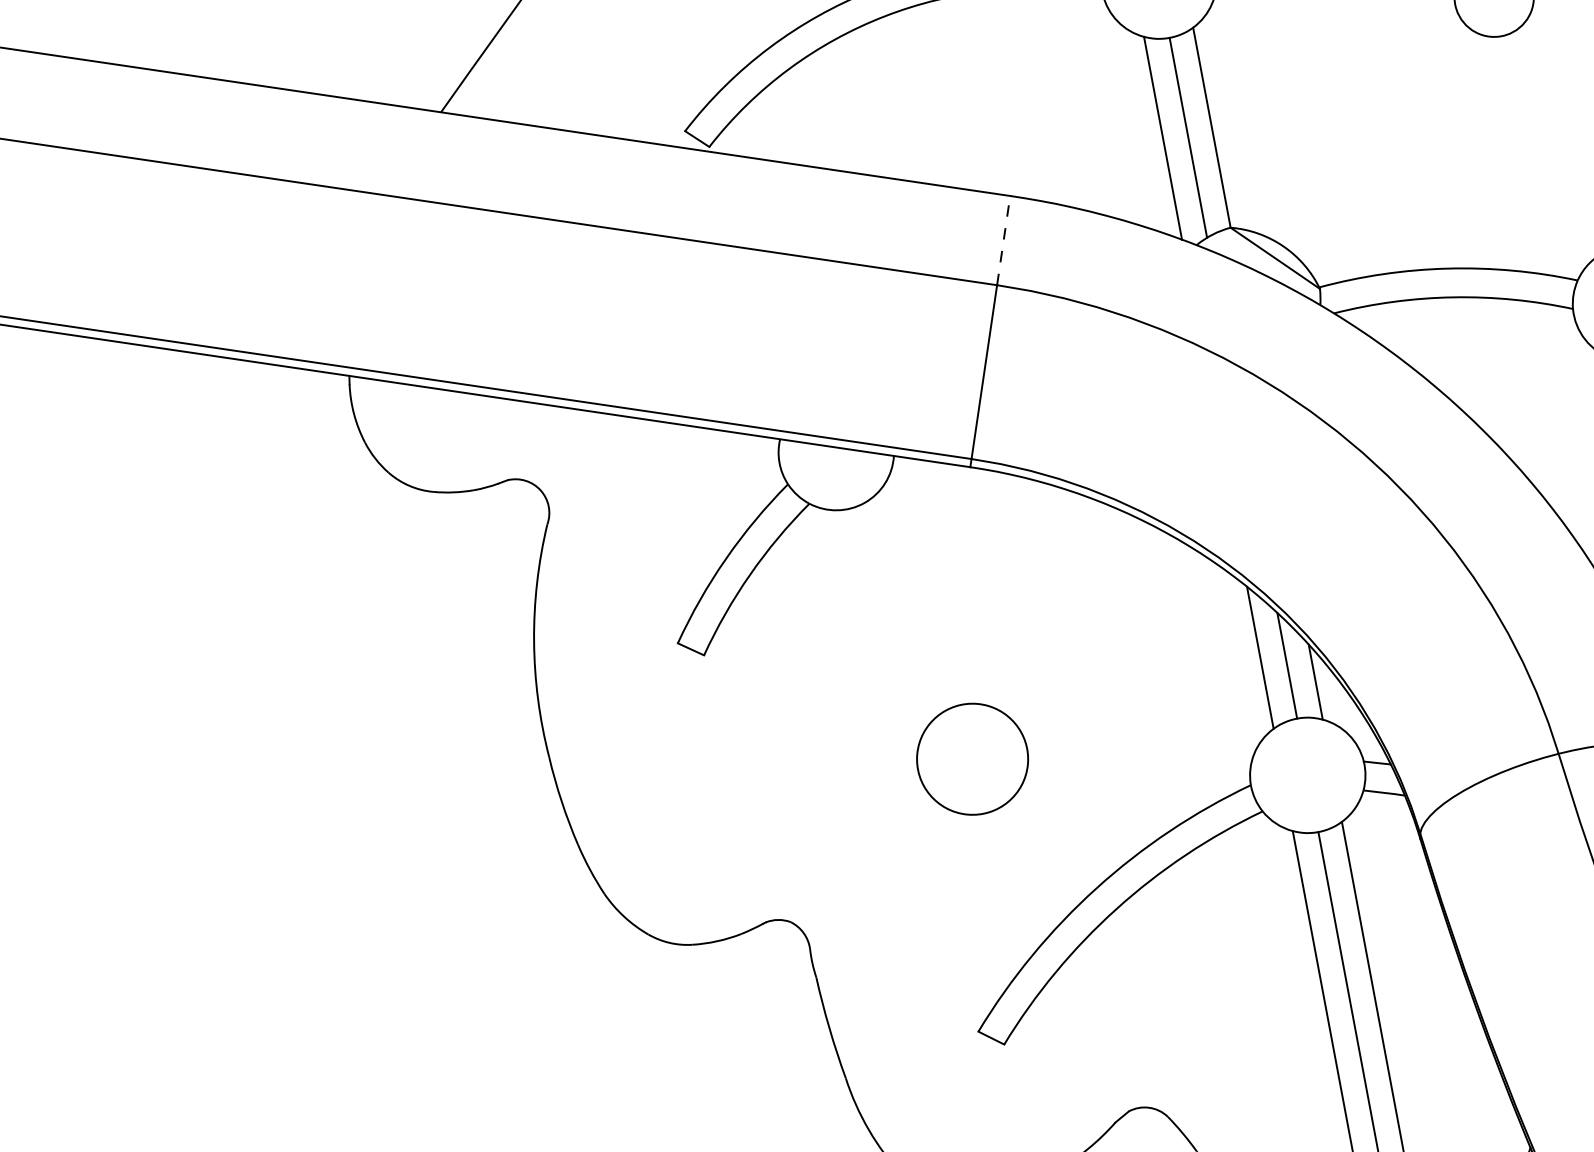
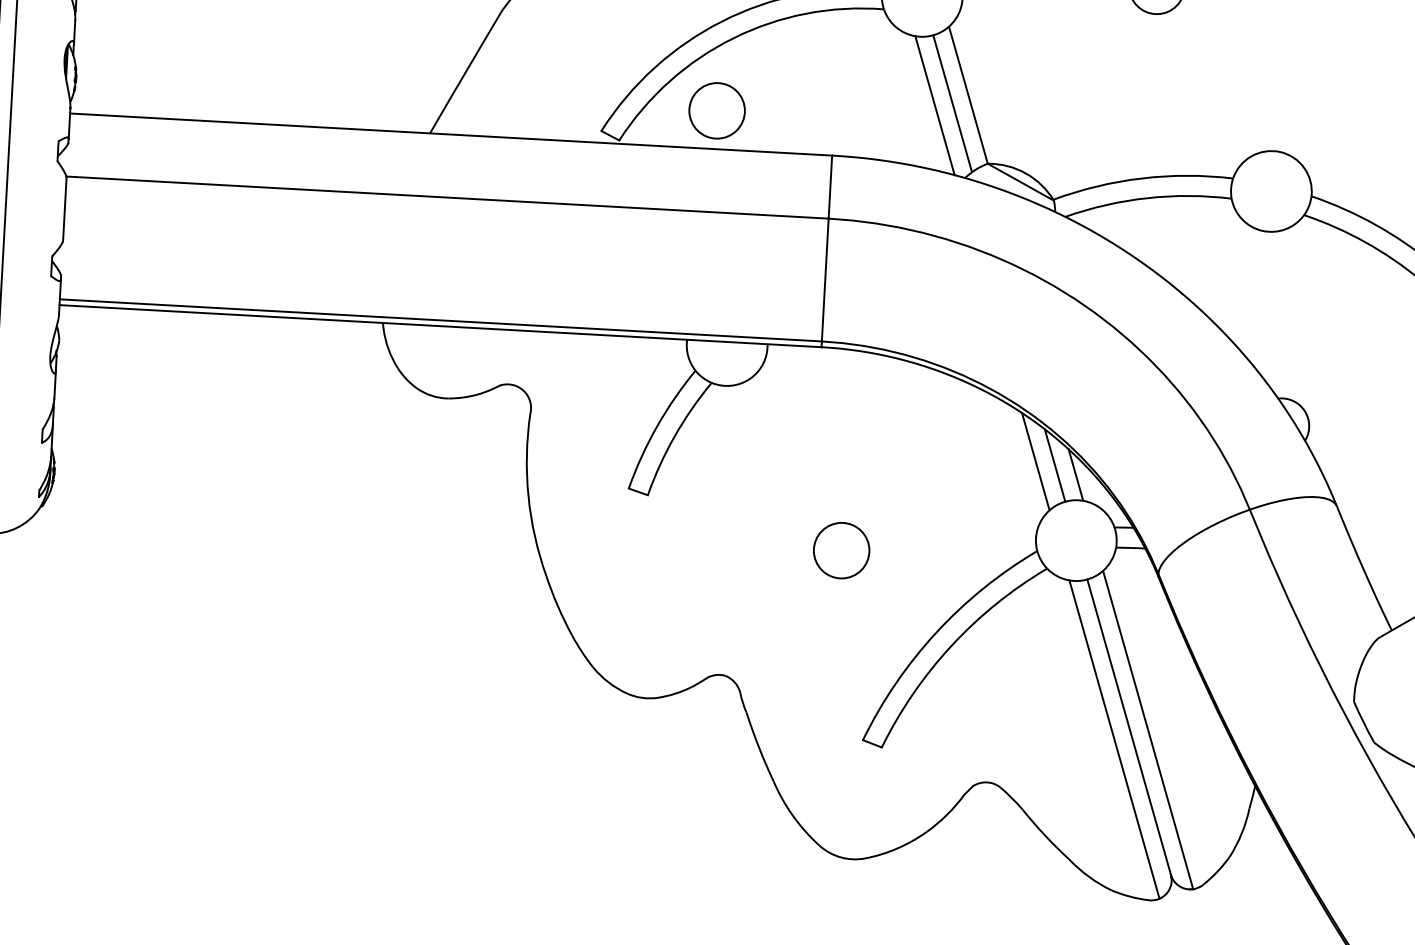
circle: (851, 116) -> (716, 110), added
line: (1003, 241) -> (830, 187), dashed -> solid
circle: (972, 759) -> (841, 550), size x0.71

